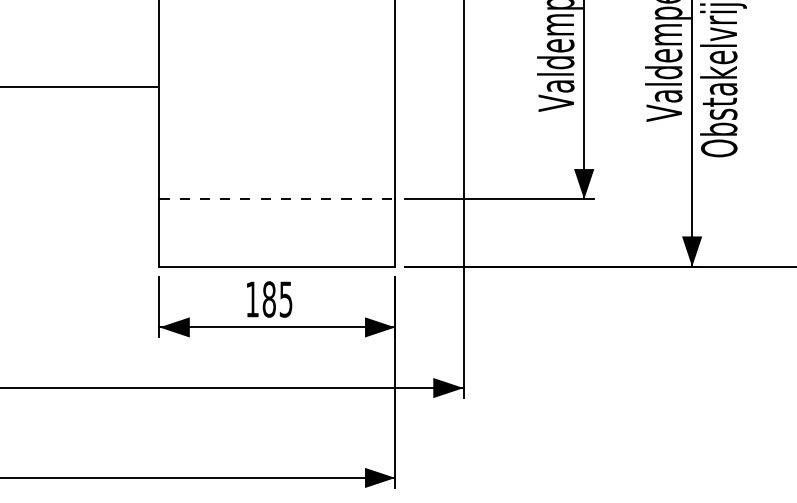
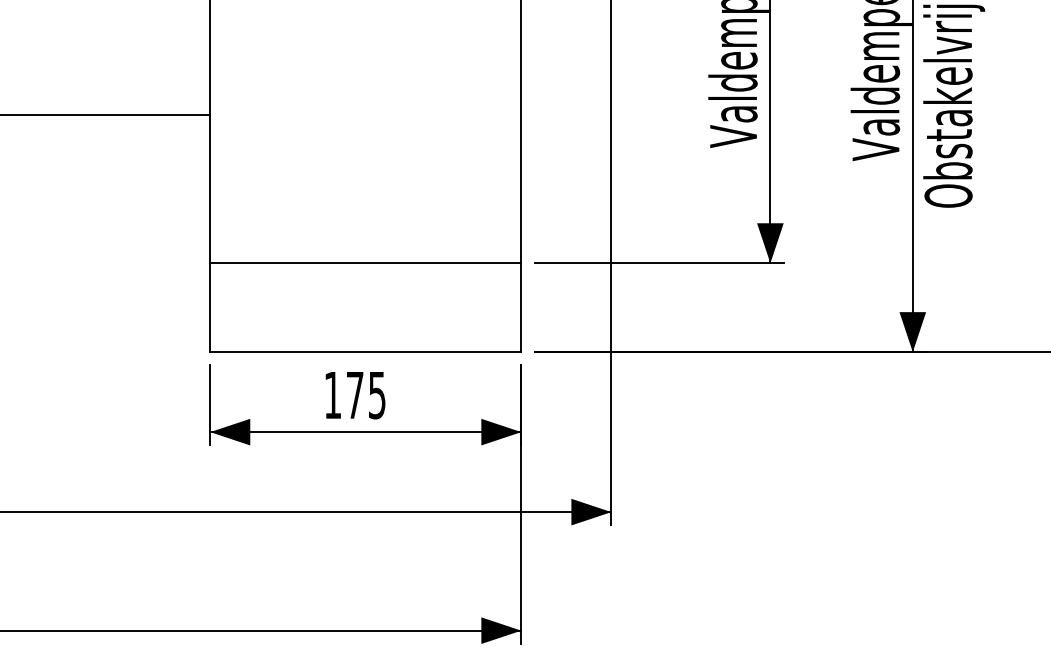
line: (277, 199) -> (365, 263), dashed -> solid
text: (268, 299) -> (354, 395), 185 -> 175

